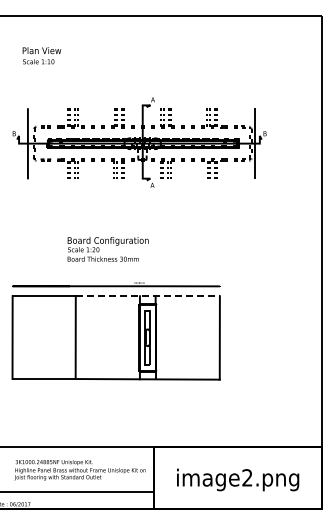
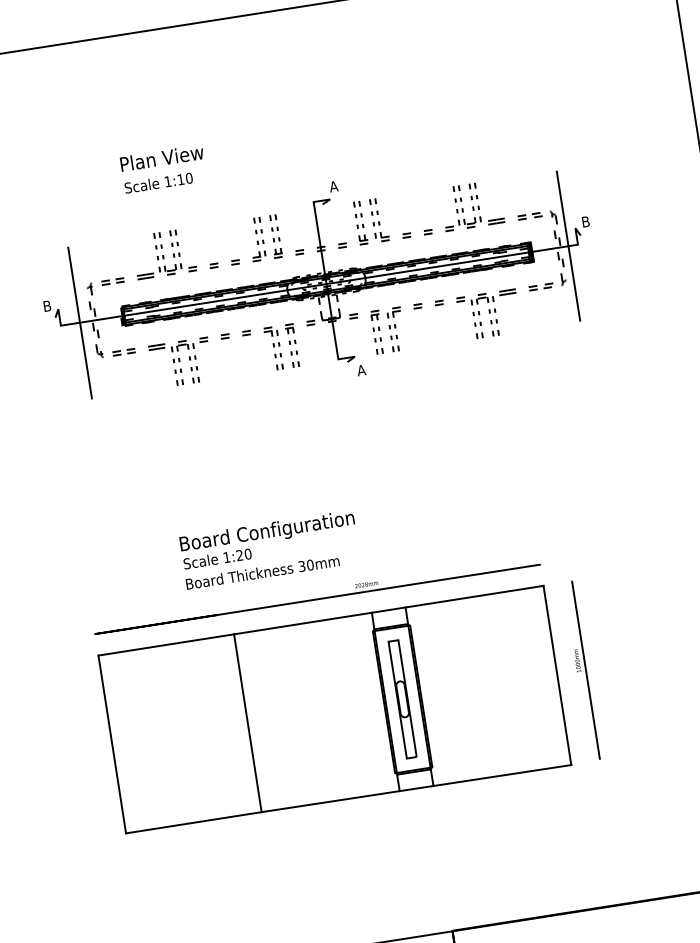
text: (41, 55) -> (162, 168), moved
text: (107, 249) -> (268, 550), moved
line: (148, 296) -> (390, 610), dashed -> solid
part: (231, 337) -> (582, 670), added

